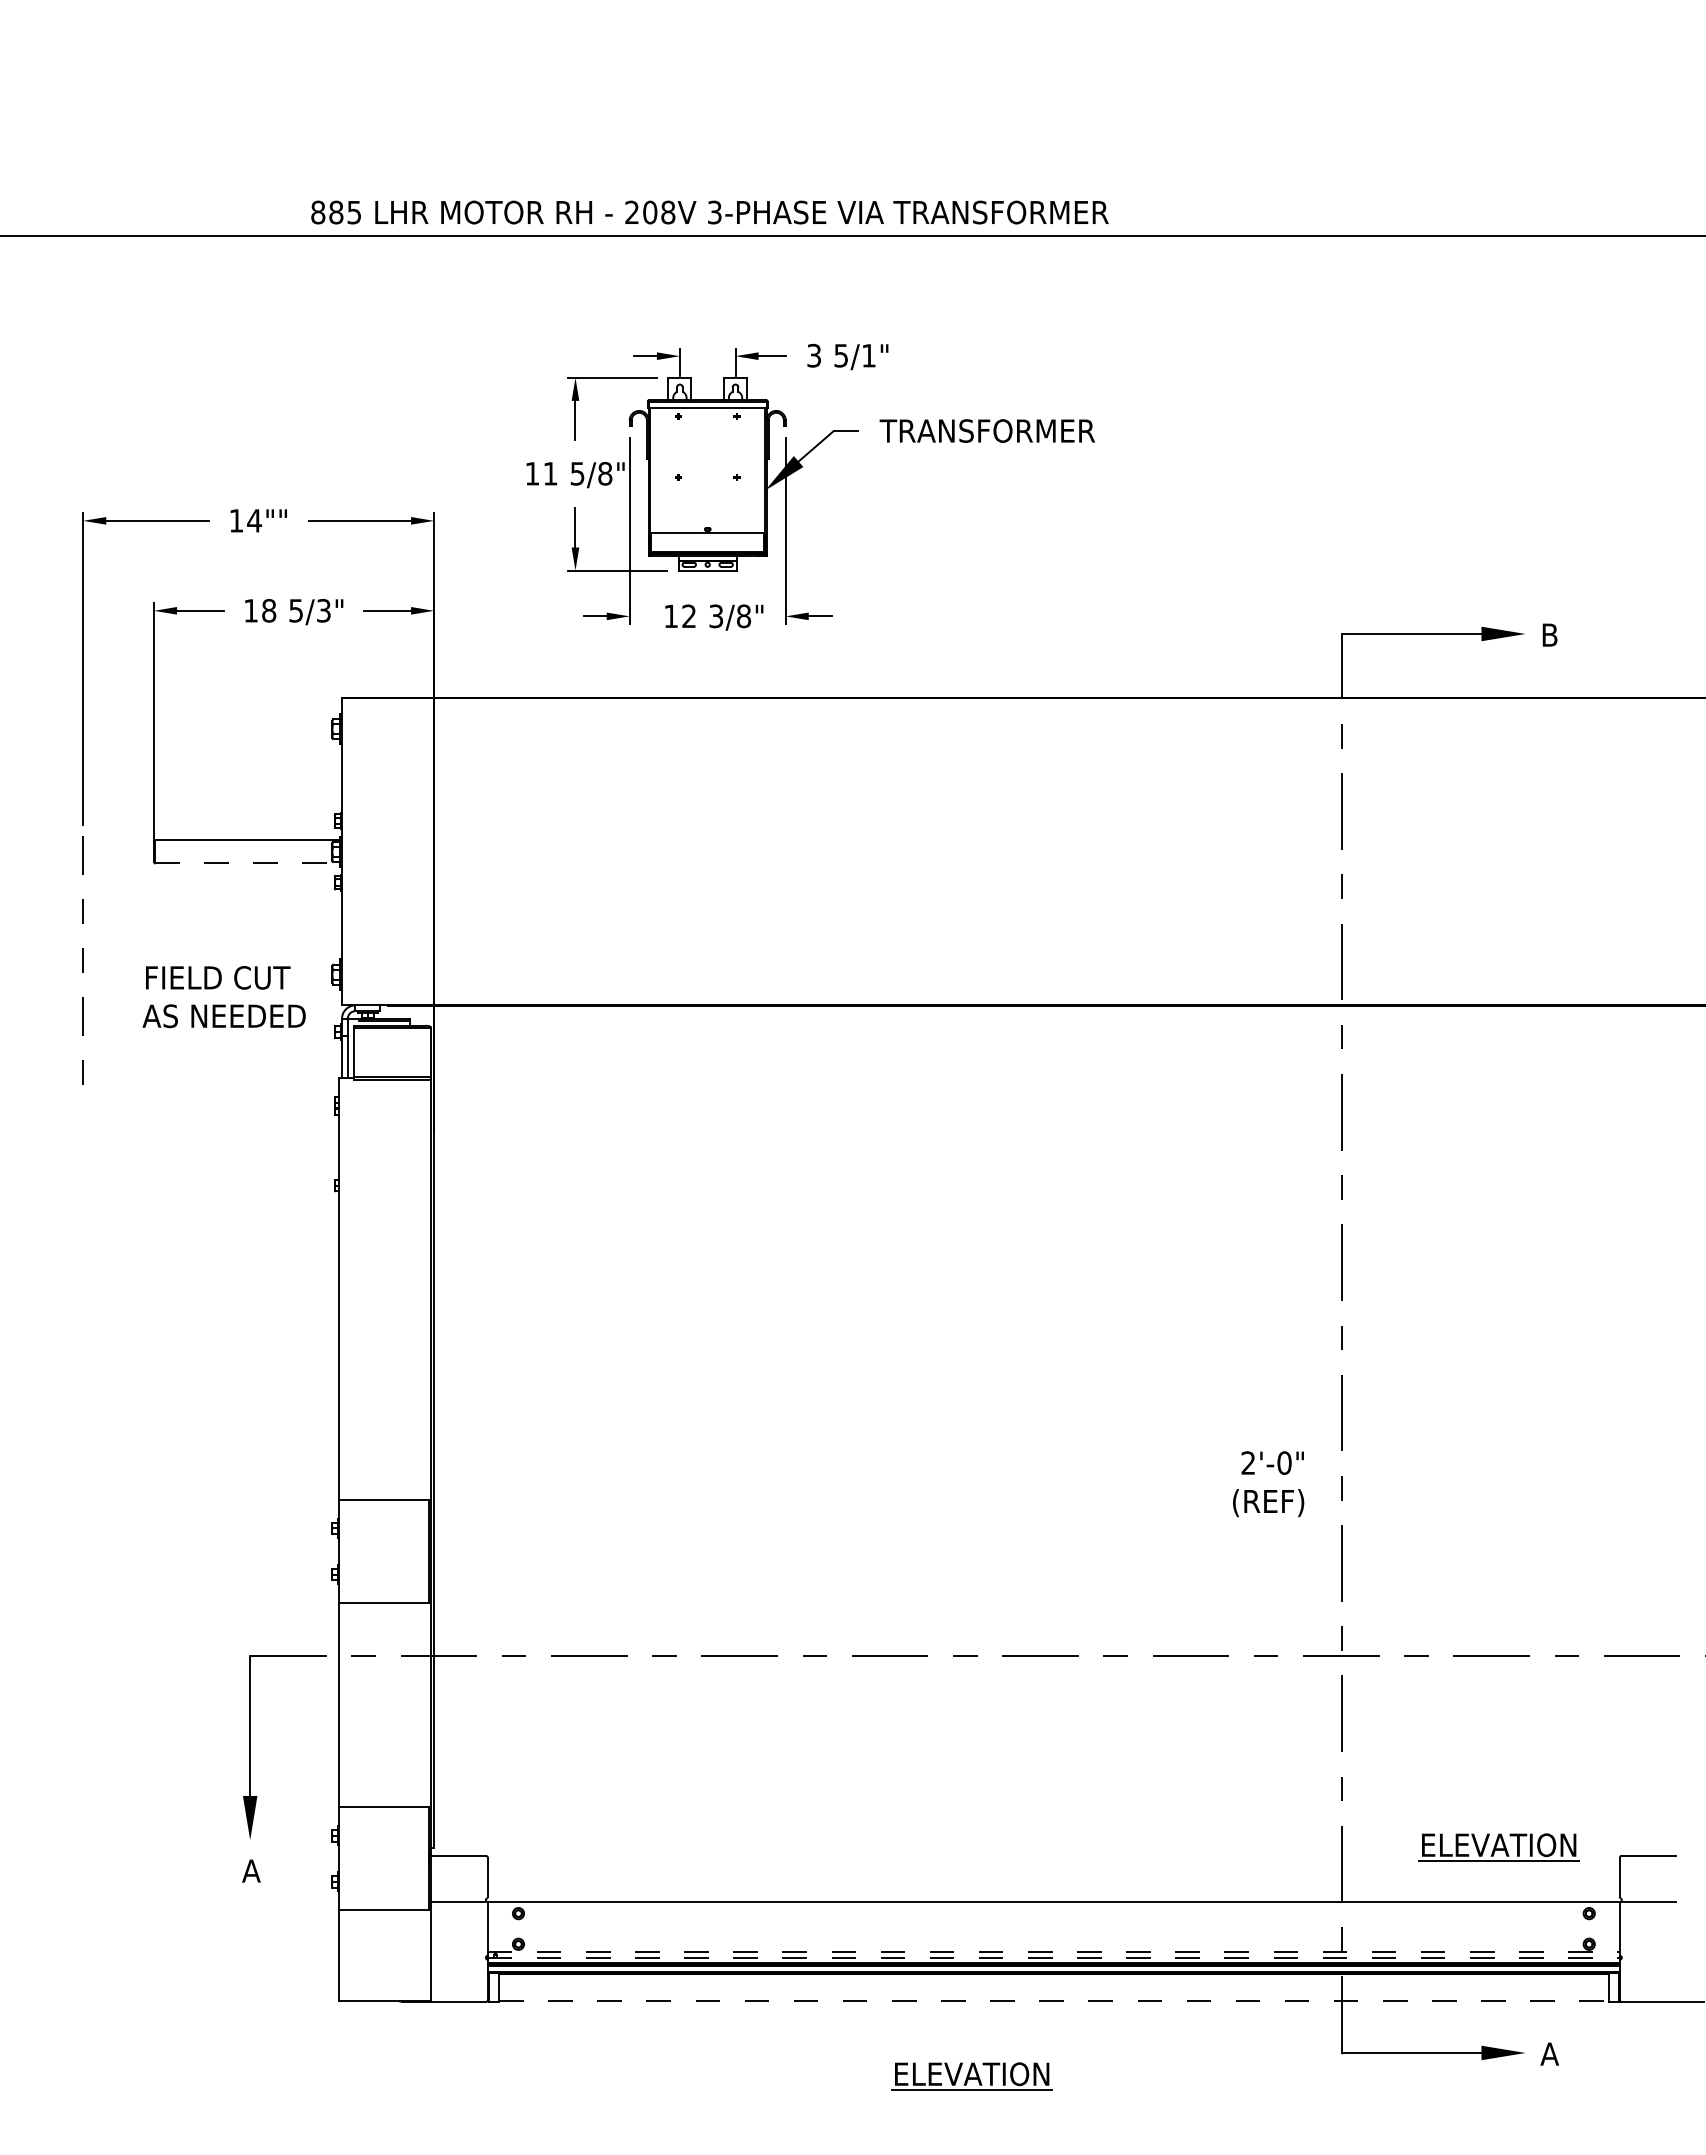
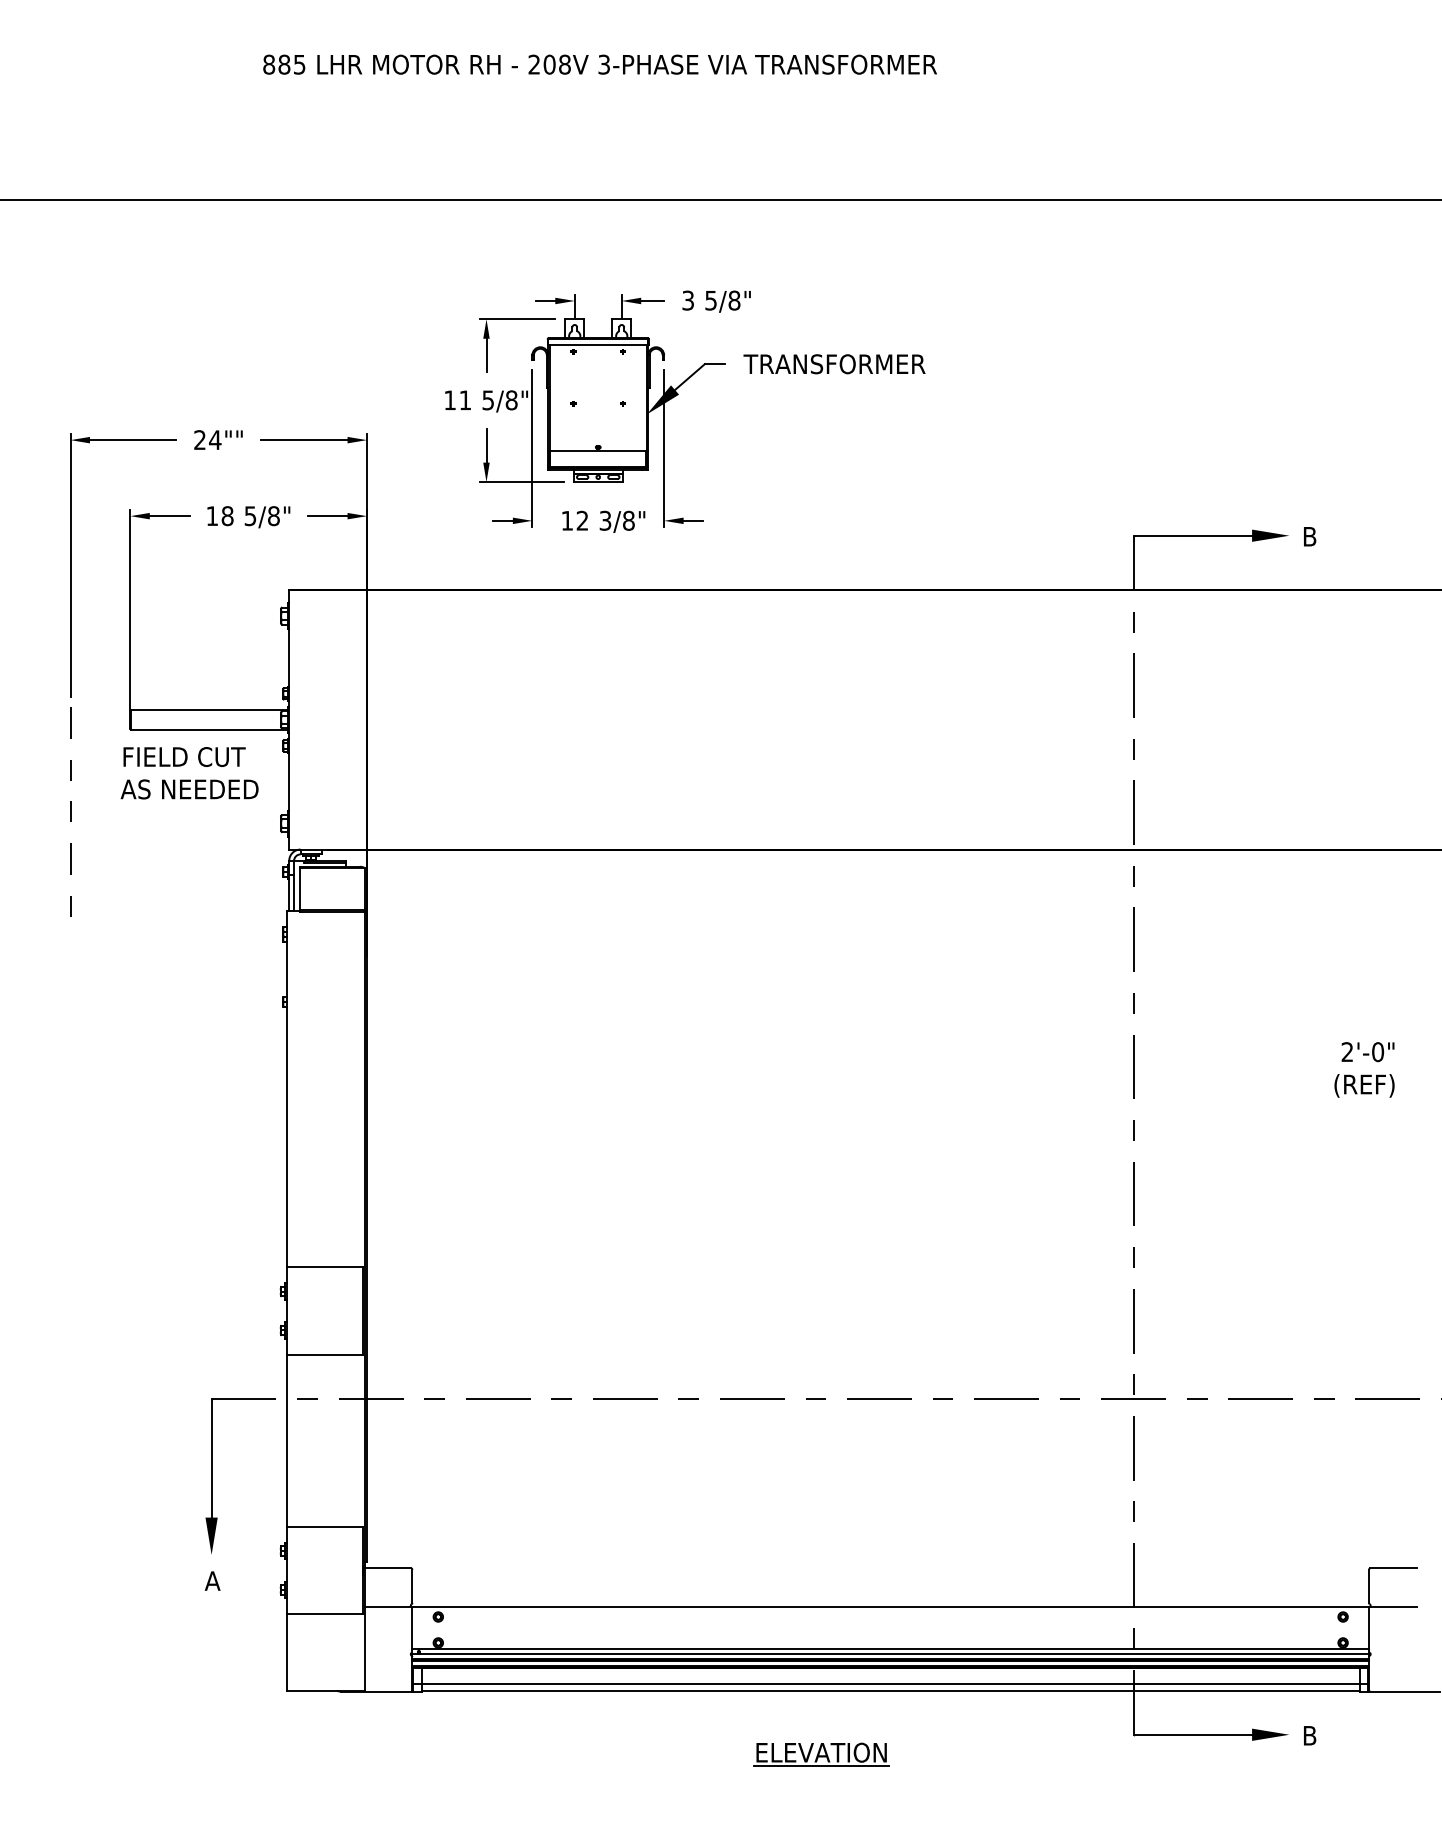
text: (709, 212) -> (599, 64), moved
text: (869, 355) -> (734, 300), 5/1" -> 5/8"
text: (235, 520) -> (199, 439), 14"" -> 24""
text: (323, 610) -> (273, 515), 5/3" -> 5/8"
line: (247, 863) -> (209, 729), dashed -> solid
text: (223, 997) -> (189, 773), moved
text: (1268, 1484) -> (1364, 1070), moved
part: (1498, 1847) -> (1266, 1561), removed
line: (1054, 1951) -> (891, 1649), dashed -> solid
line: (1054, 1957) -> (891, 1654), dashed -> solid
line: (1053, 1993) -> (890, 1684), added
line: (1053, 2000) -> (890, 1690), dashed -> solid
text: (1549, 2053) -> (1309, 1735), A -> B

